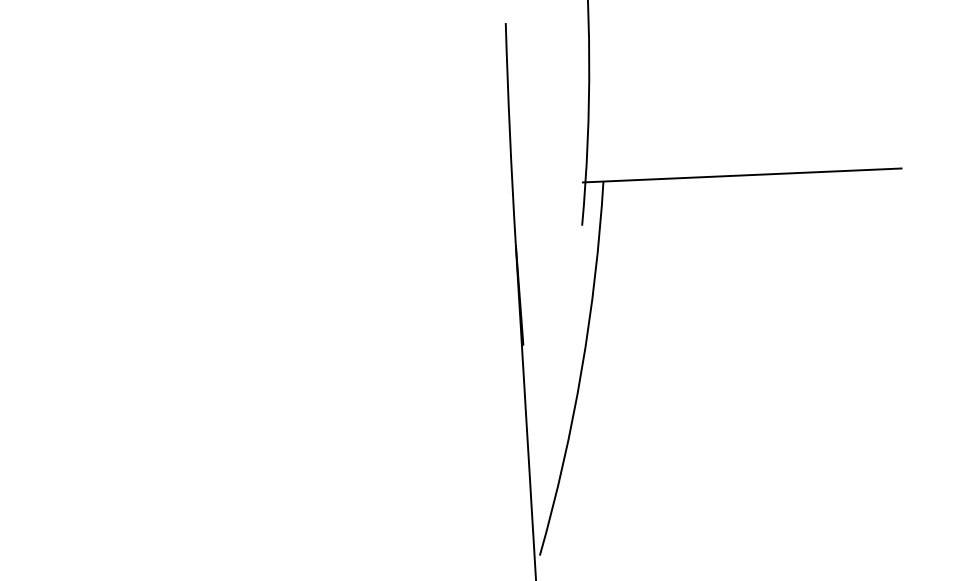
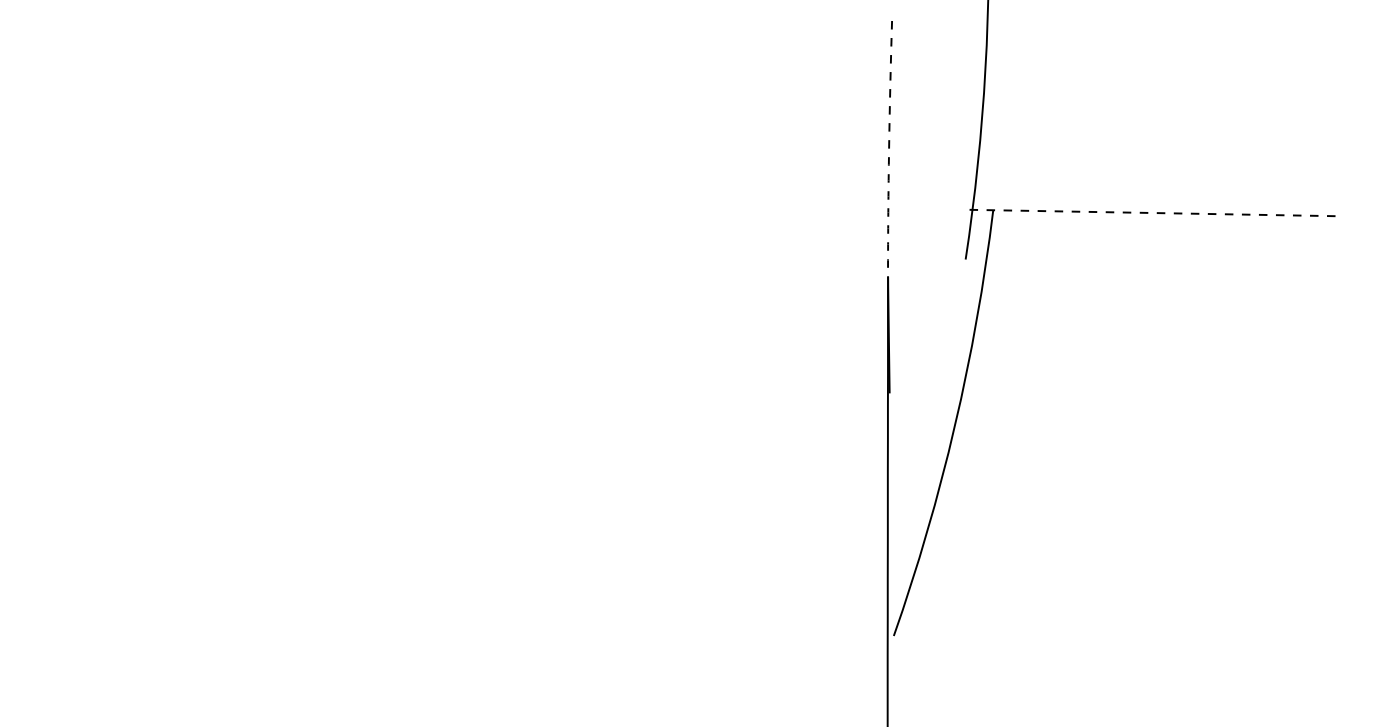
arc: (510, 133) -> (889, 148), solid -> dashed
line: (742, 175) -> (1153, 213), solid -> dashed

